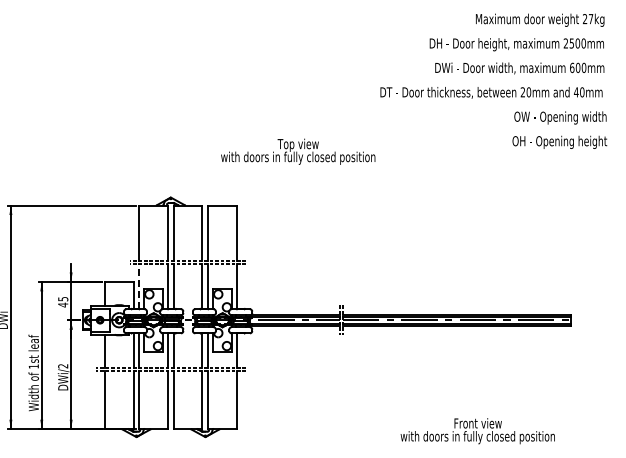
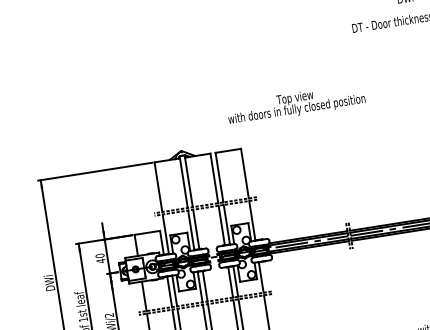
text: (298, 151) -> (296, 103), moved
line: (139, 286) -> (165, 234), dashed -> solid
text: (63, 298) -> (100, 255), 45 -> 40

